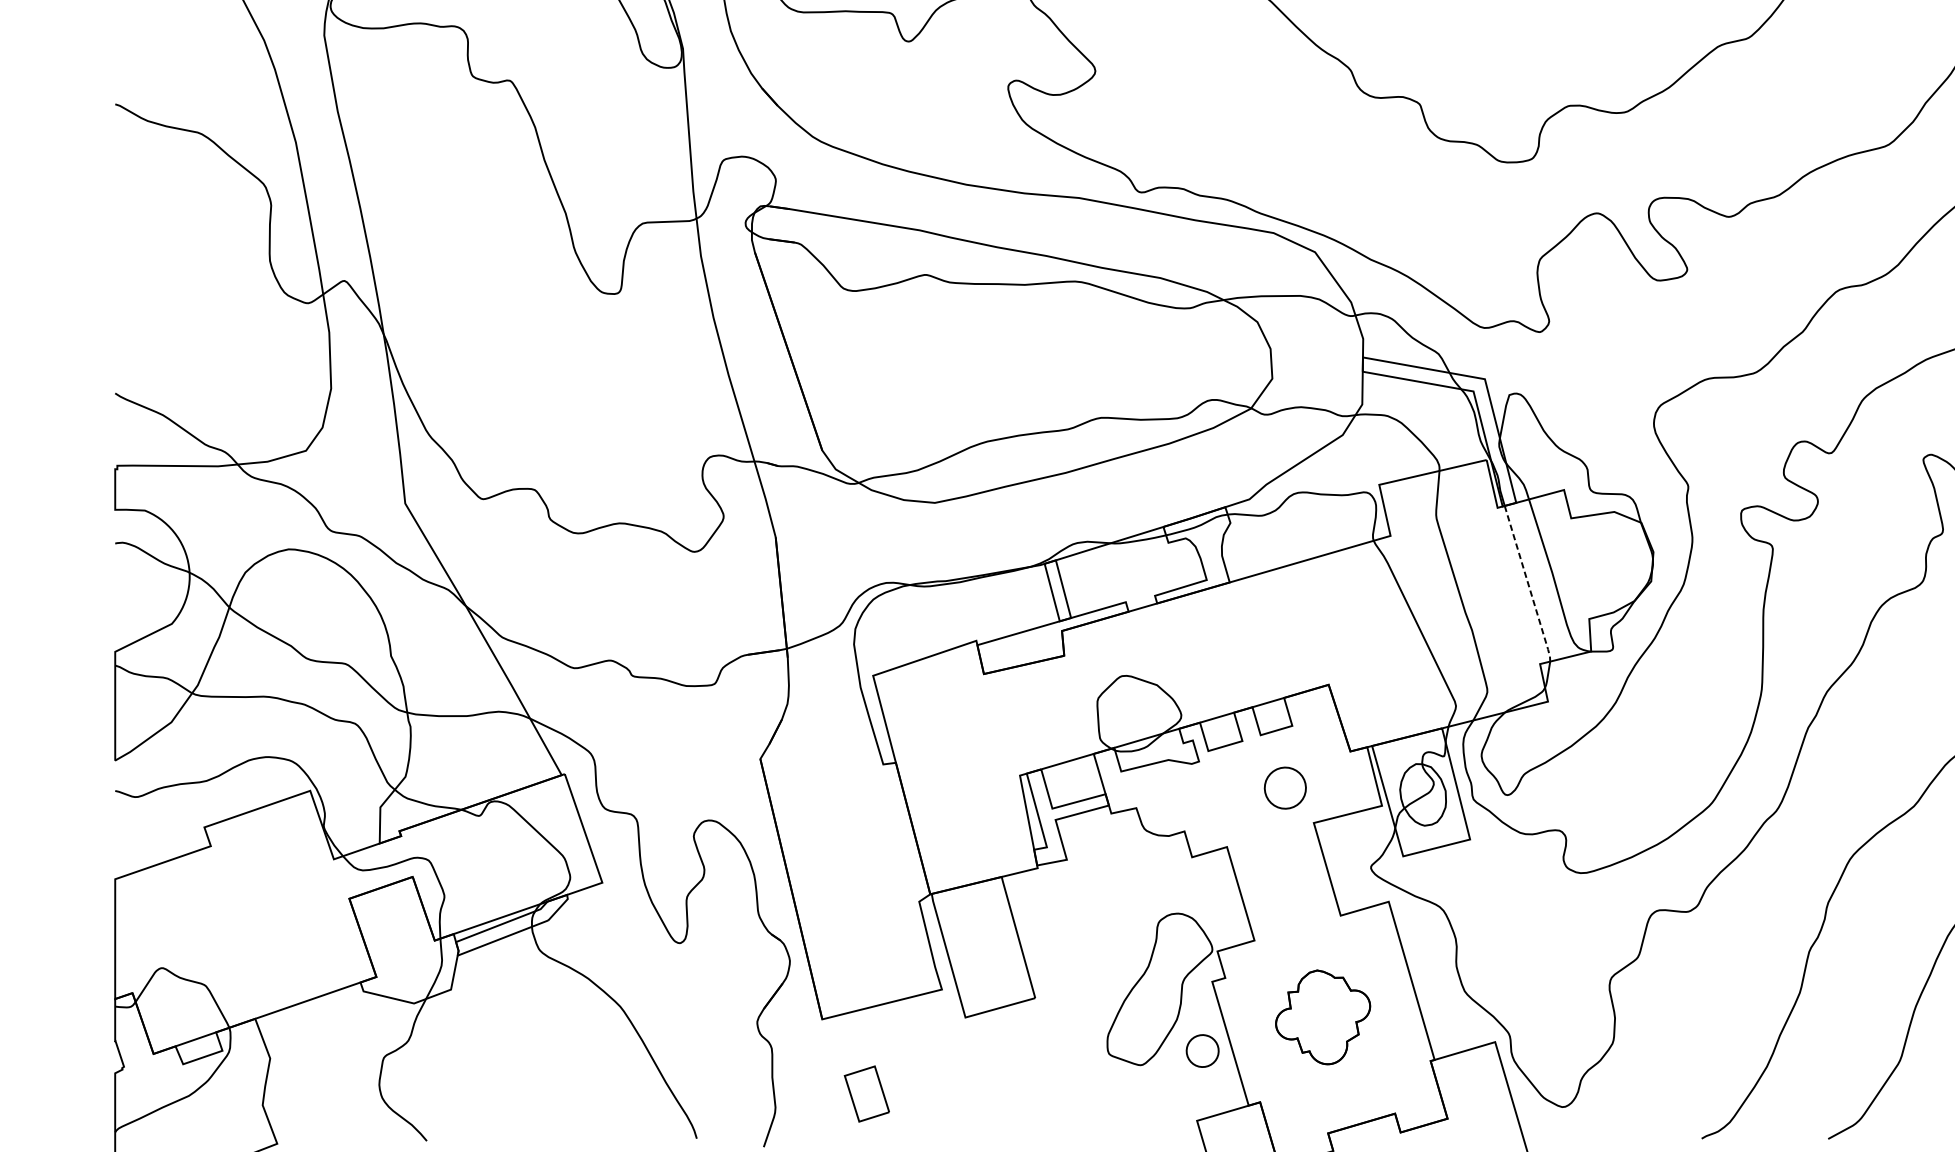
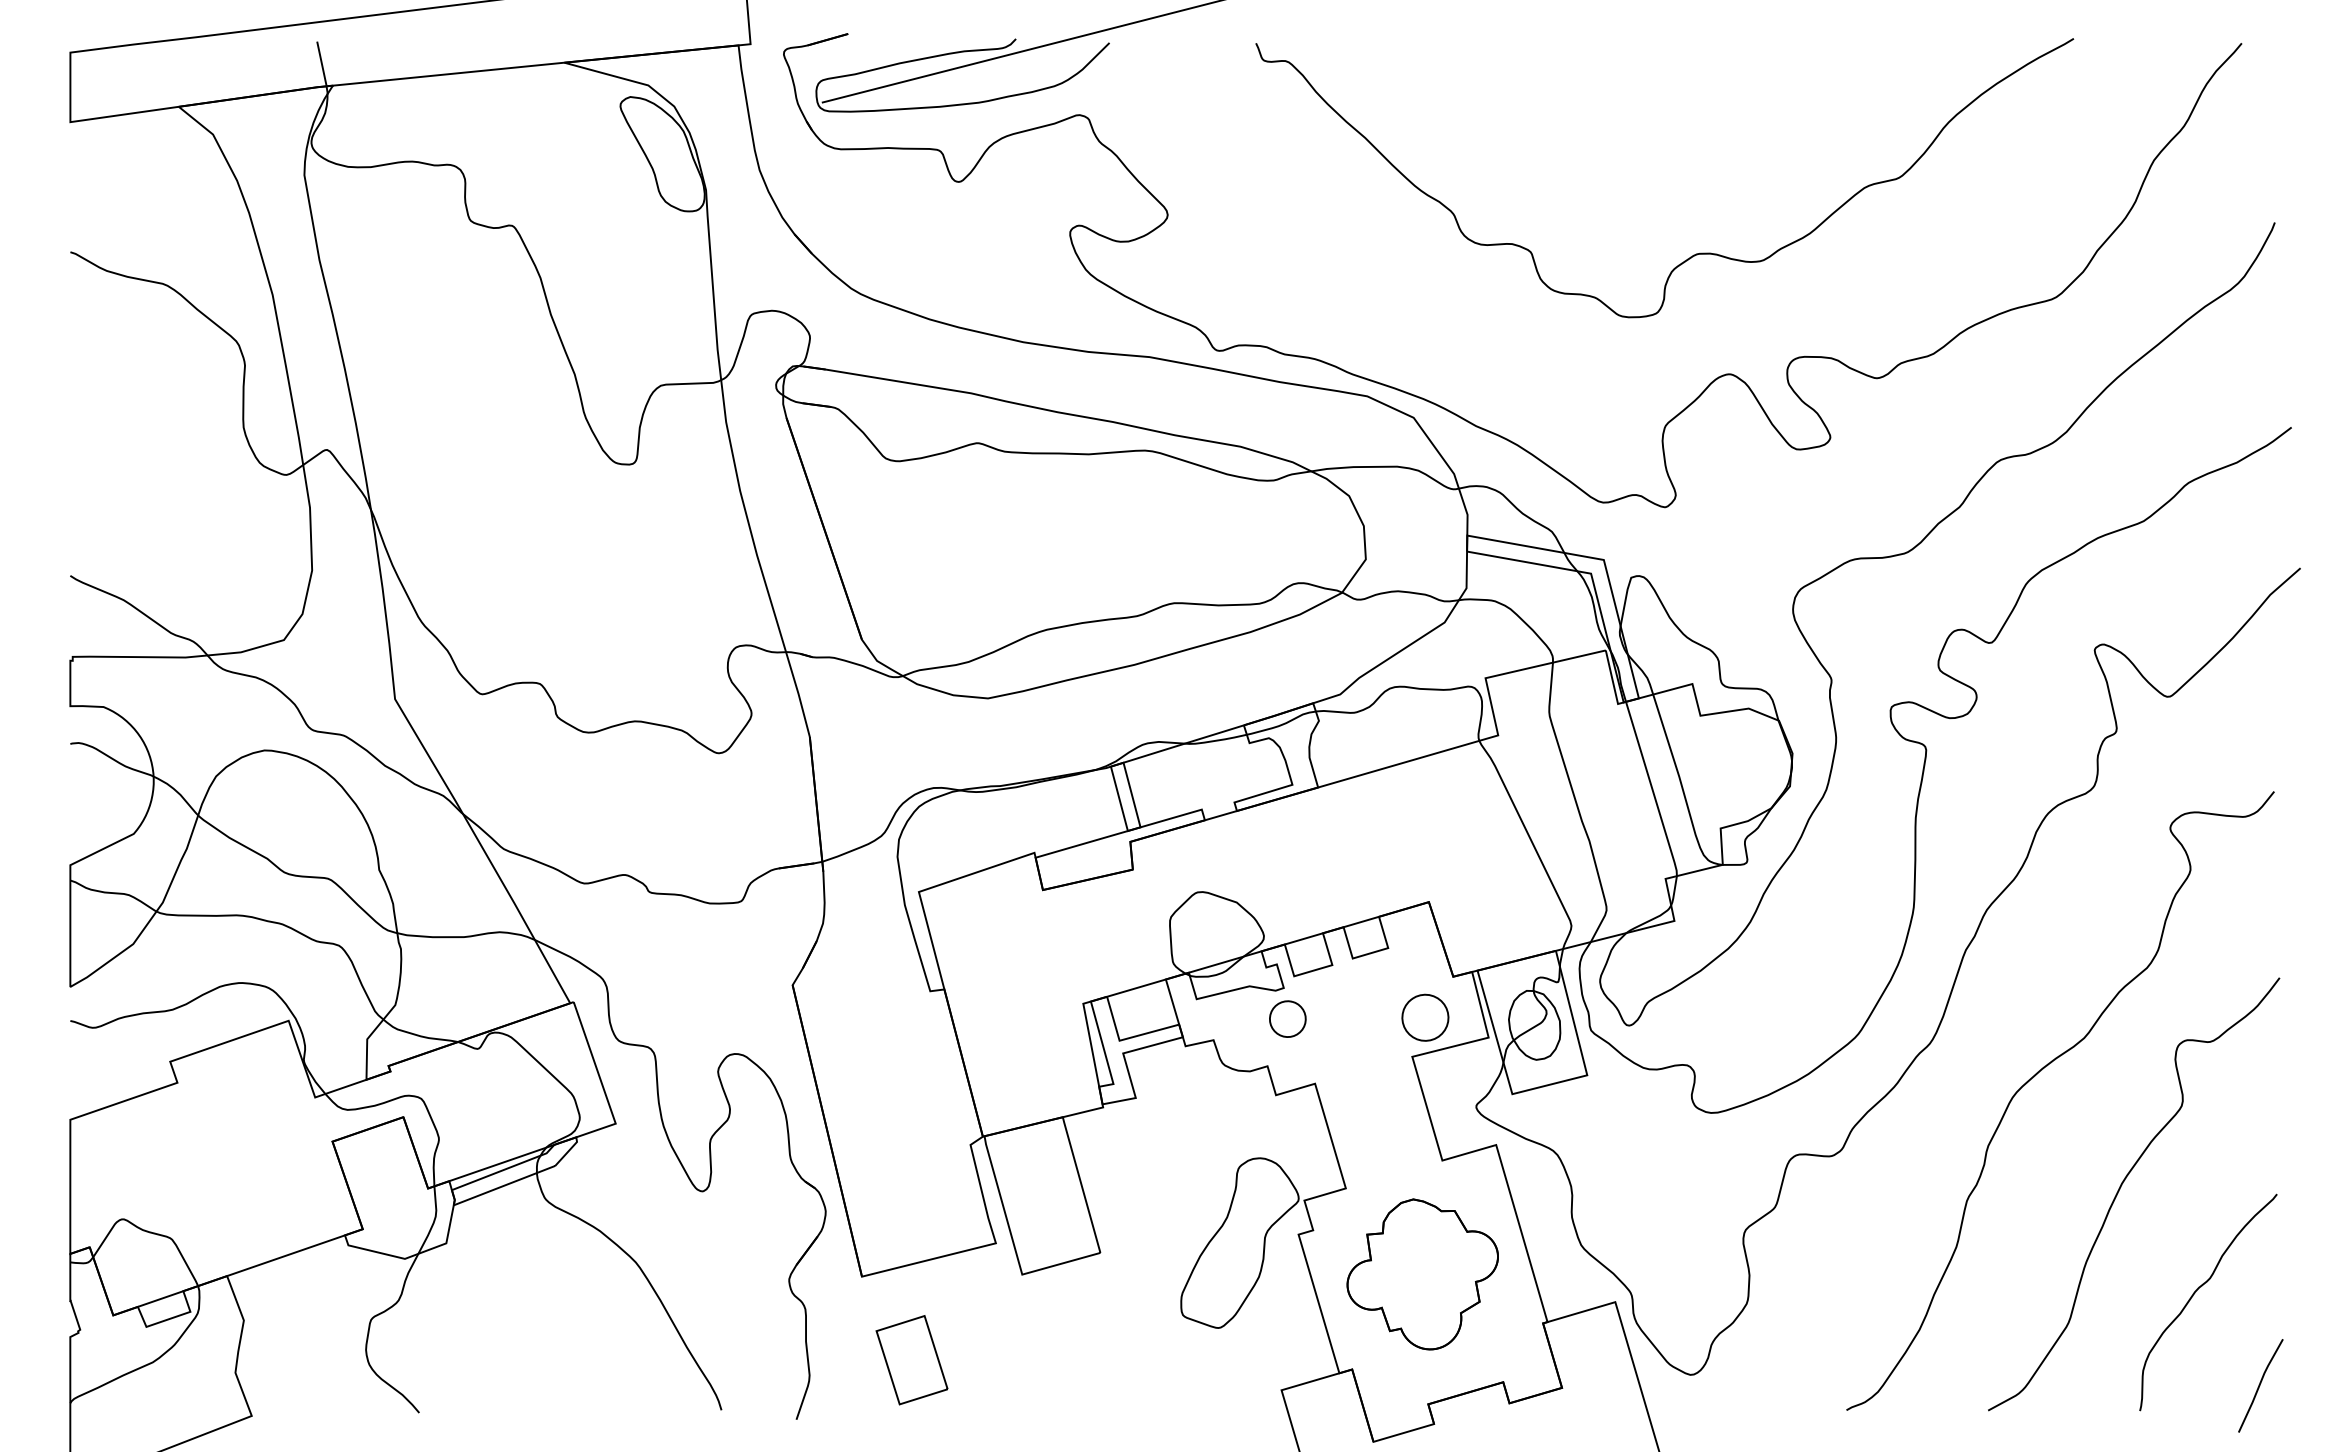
line: (1528, 585) -> (1652, 790), dashed -> solid
part: (1285, 787) -> (1425, 1017), moved
part: (1322, 1017) -> (1422, 1274), size x1.43
part: (1202, 1050) -> (1287, 1018), moved
part: (866, 1094) -> (911, 1360), size x1.43

